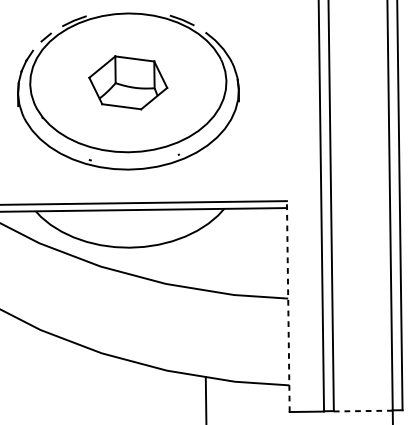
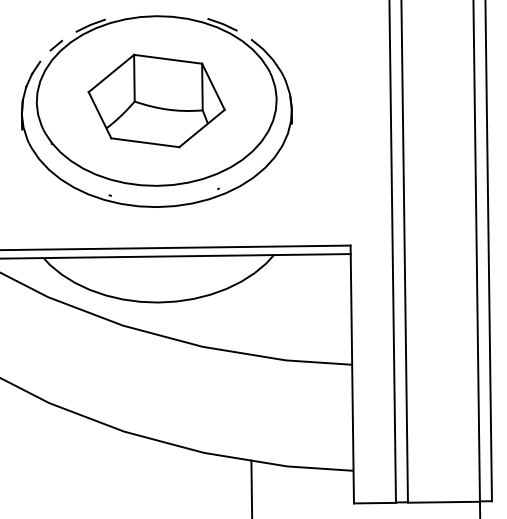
part: (128, 82) -> (156, 100), size x1.43
line: (288, 306) -> (352, 374), dashed -> solid
line: (362, 411) -> (443, 502), dashed -> solid

